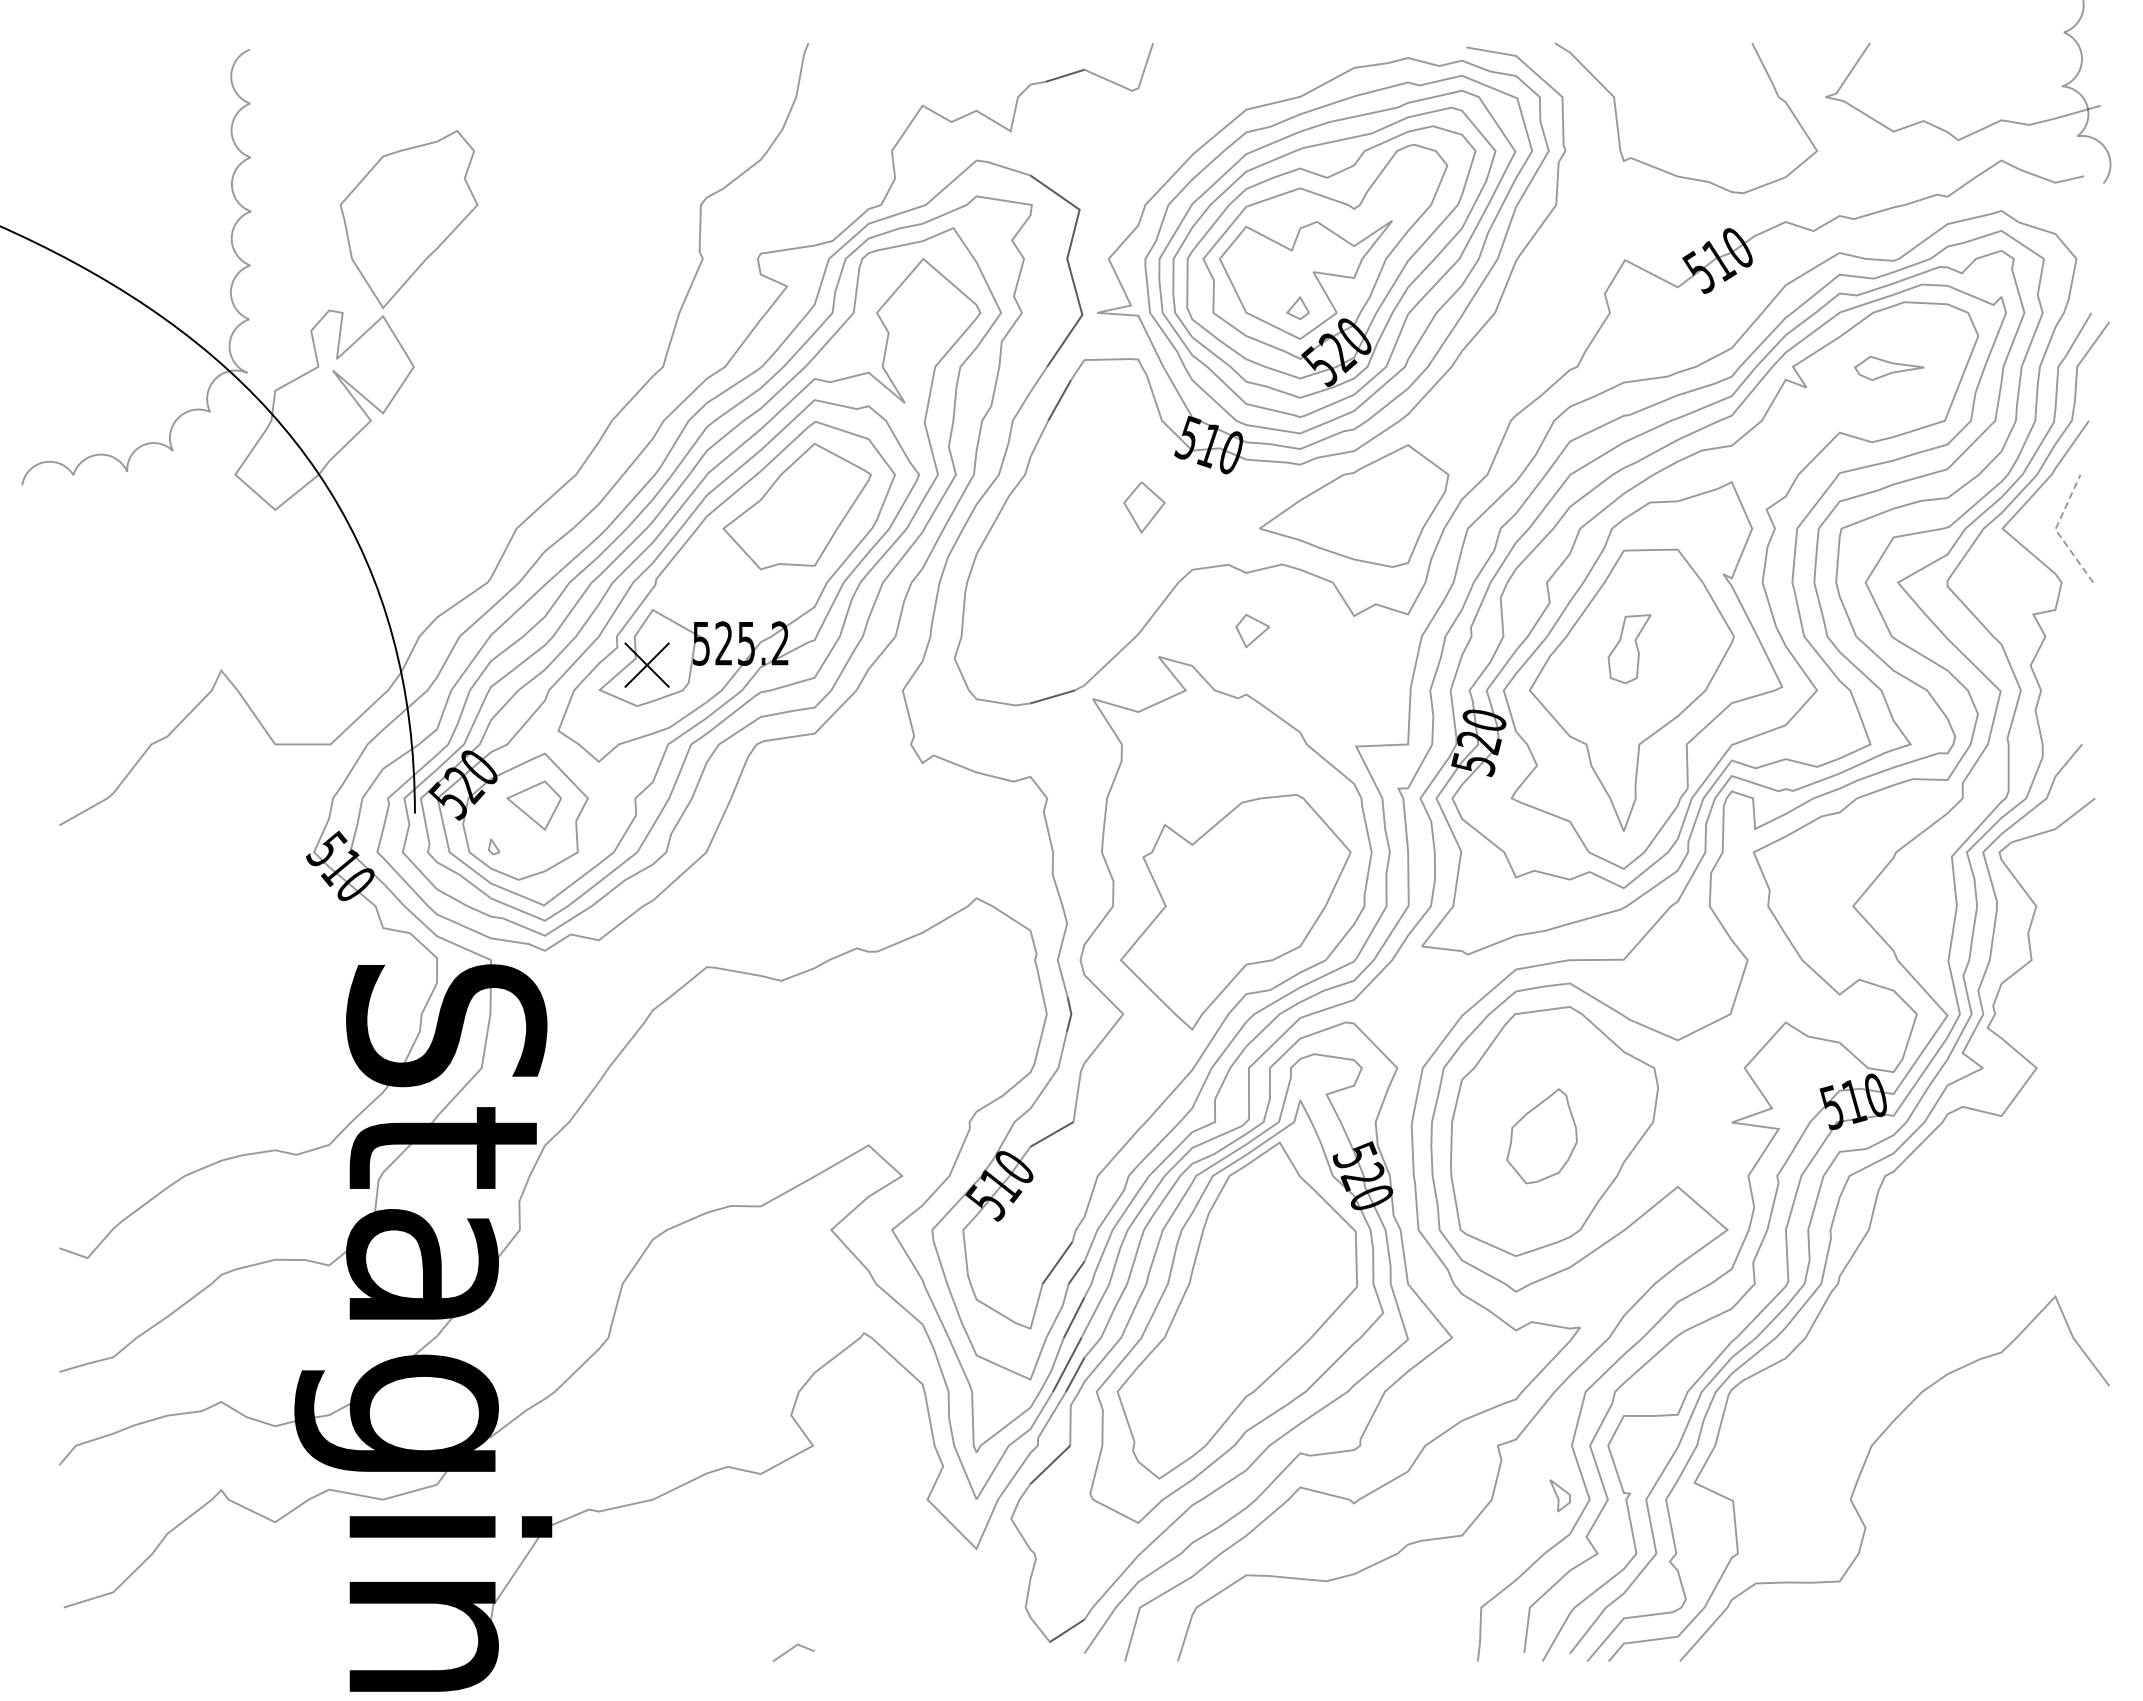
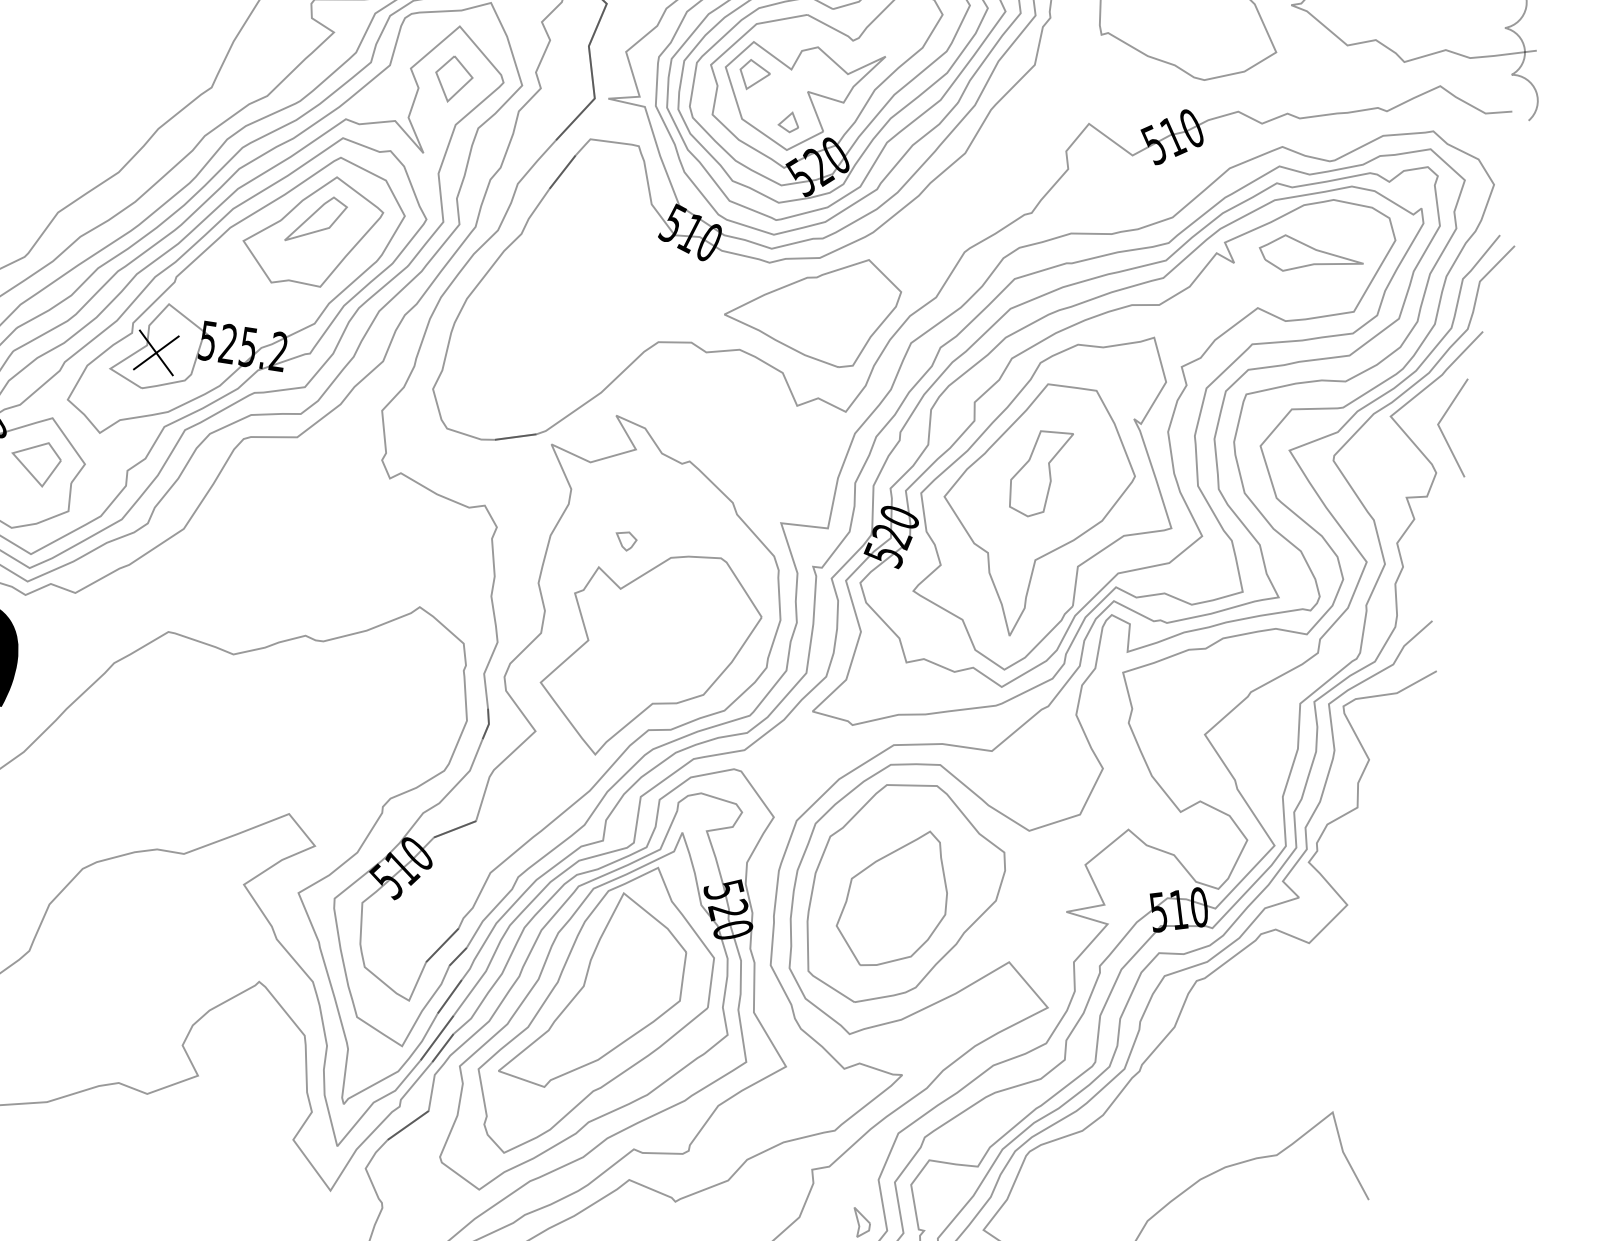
part: (1889, 368) -> (1311, 257), size x1.67
part: (799, 493) -> (316, 219), added
part: (1144, 507) -> (453, 79), moved
line: (2056, 531) -> (1438, 426), dashed -> solid
part: (1252, 630) -> (754, 74), moved
part: (1629, 648) -> (1039, 472), size x1.43
part: (1189, 791) -> (625, 540), added
part: (1541, 1136) -> (893, 898), size x1.67
part: (1232, 1287) -> (595, 991), added

